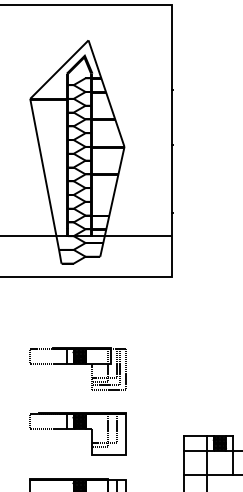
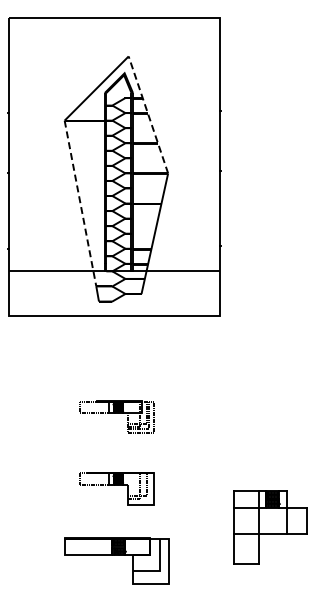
line: (106, 93) -> (148, 114), solid -> dashed
line: (44, 175) -> (80, 204), solid -> dashed
part: (77, 368) -> (116, 416), size x0.7
part: (77, 433) -> (116, 488), size x0.7

